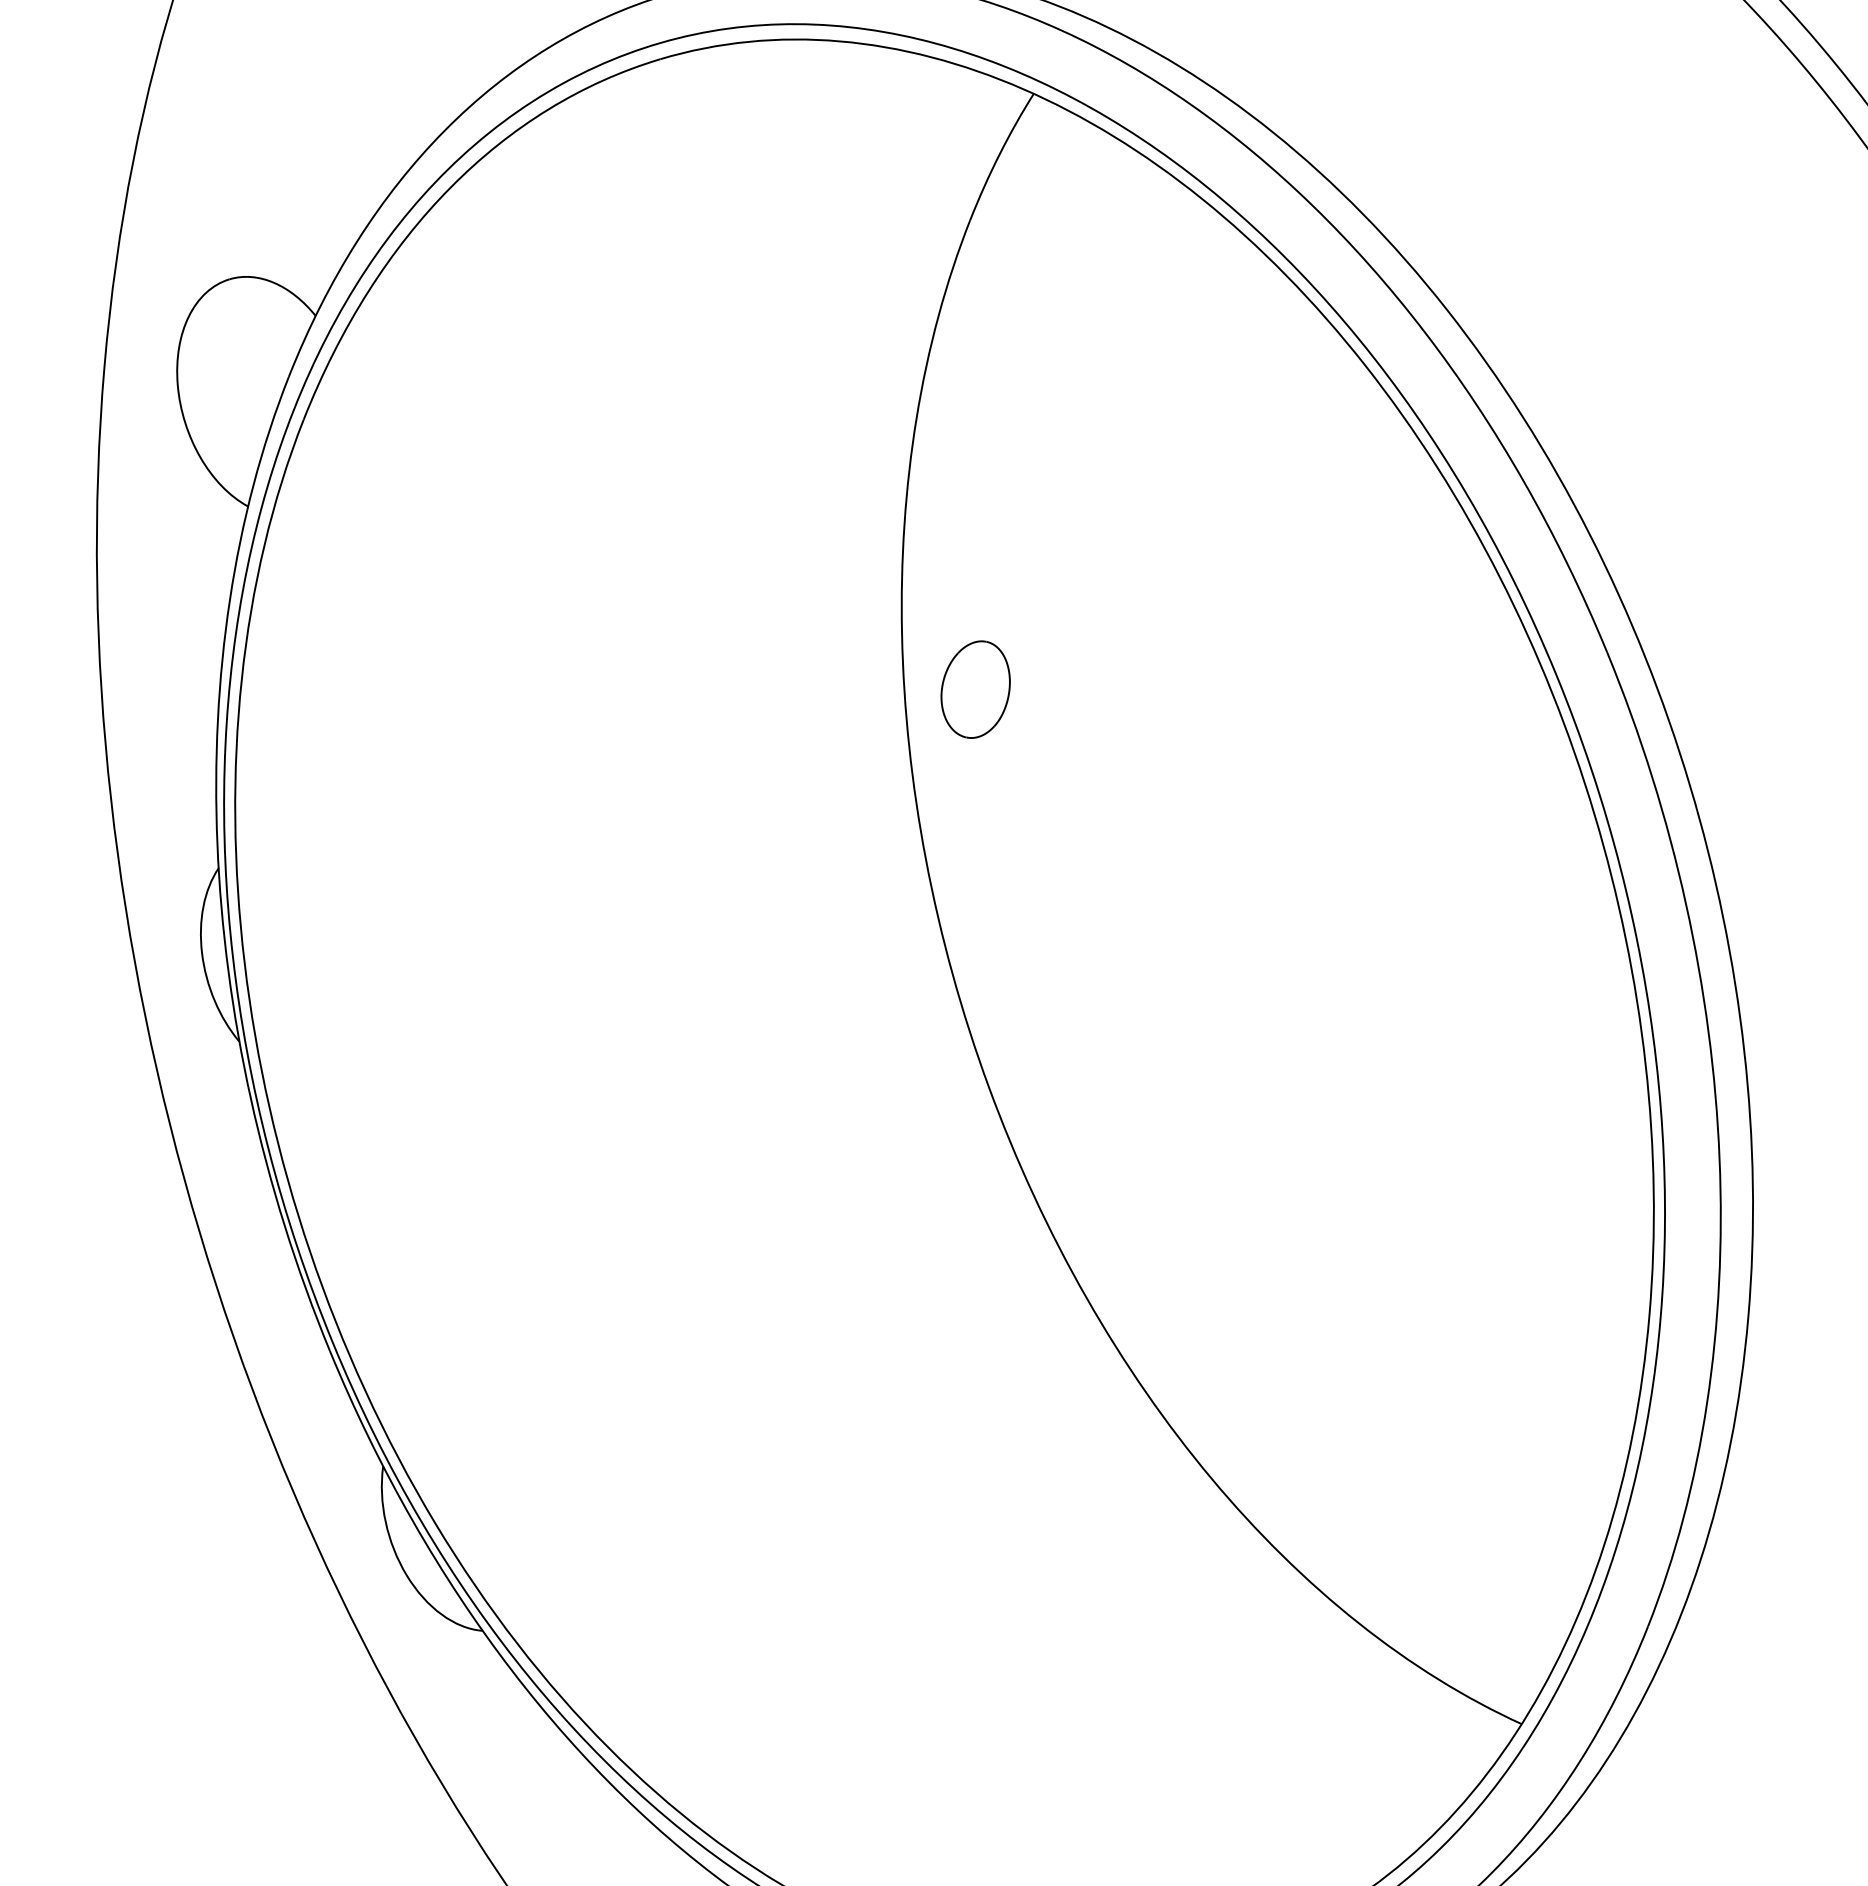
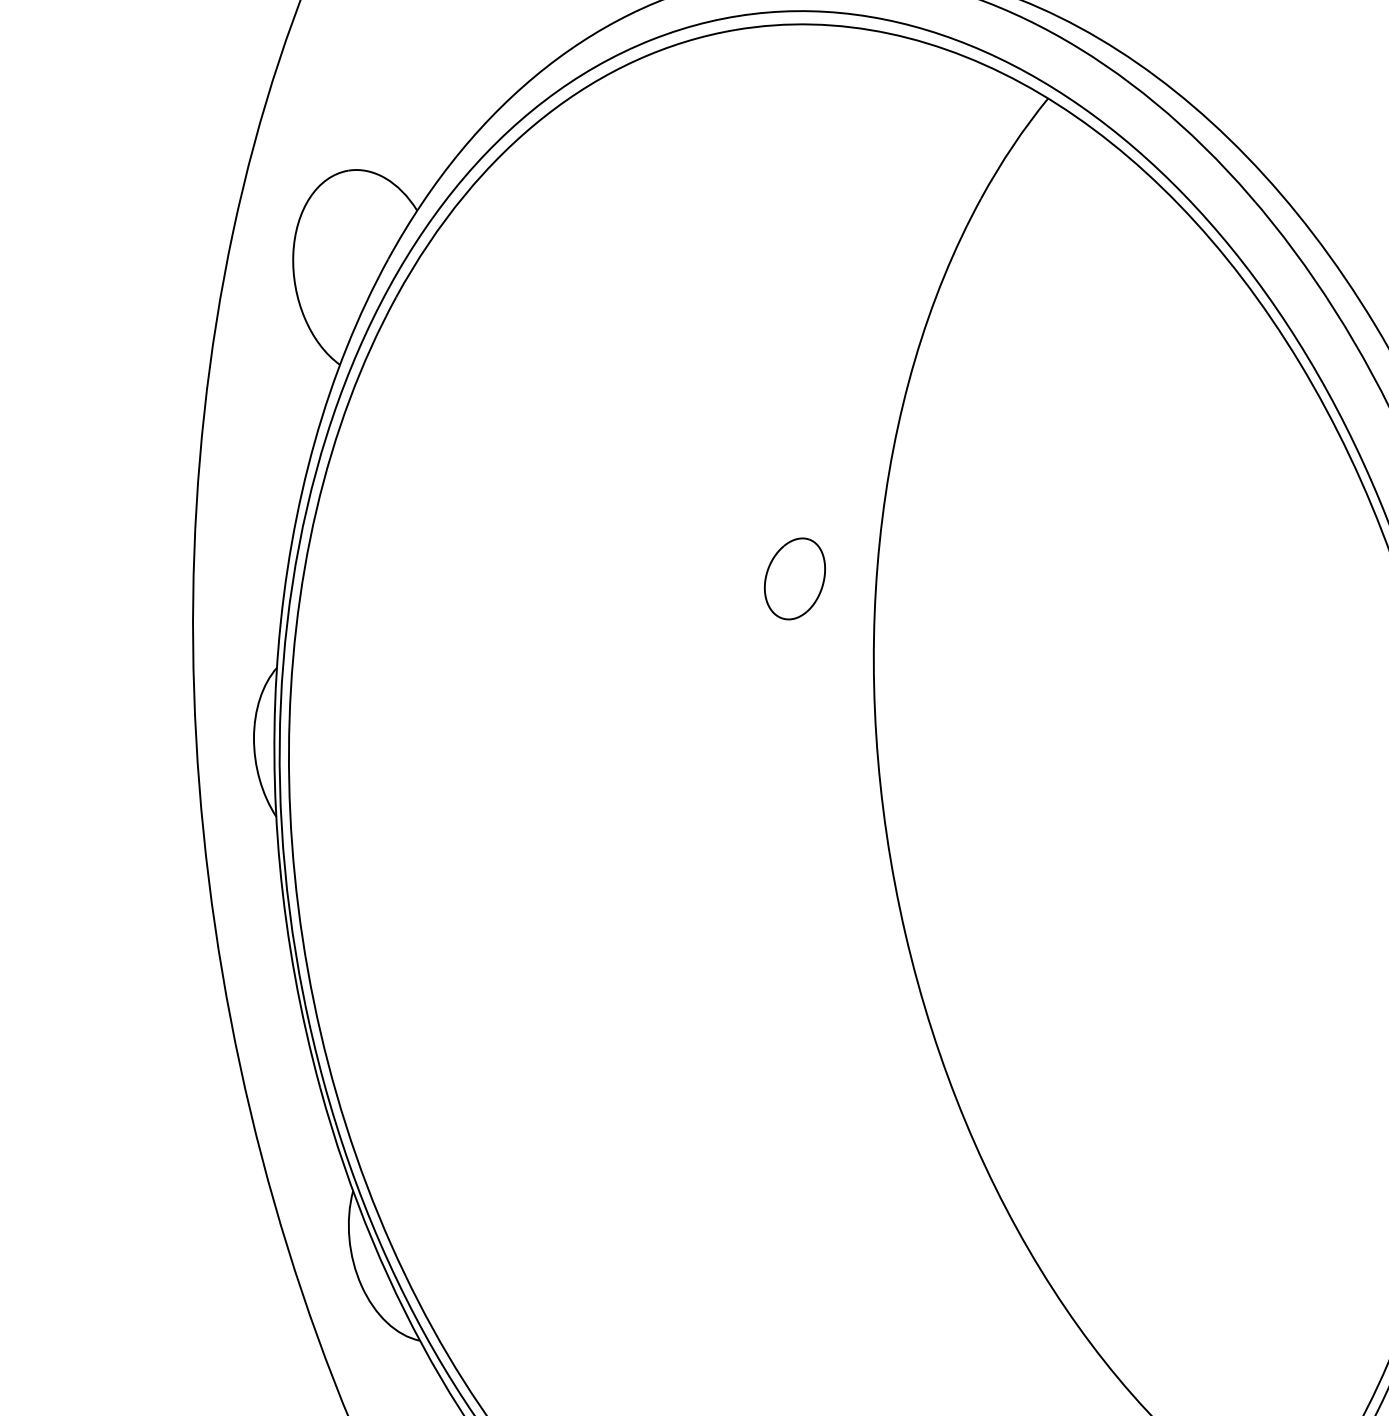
part: (975, 689) -> (794, 578), moved

